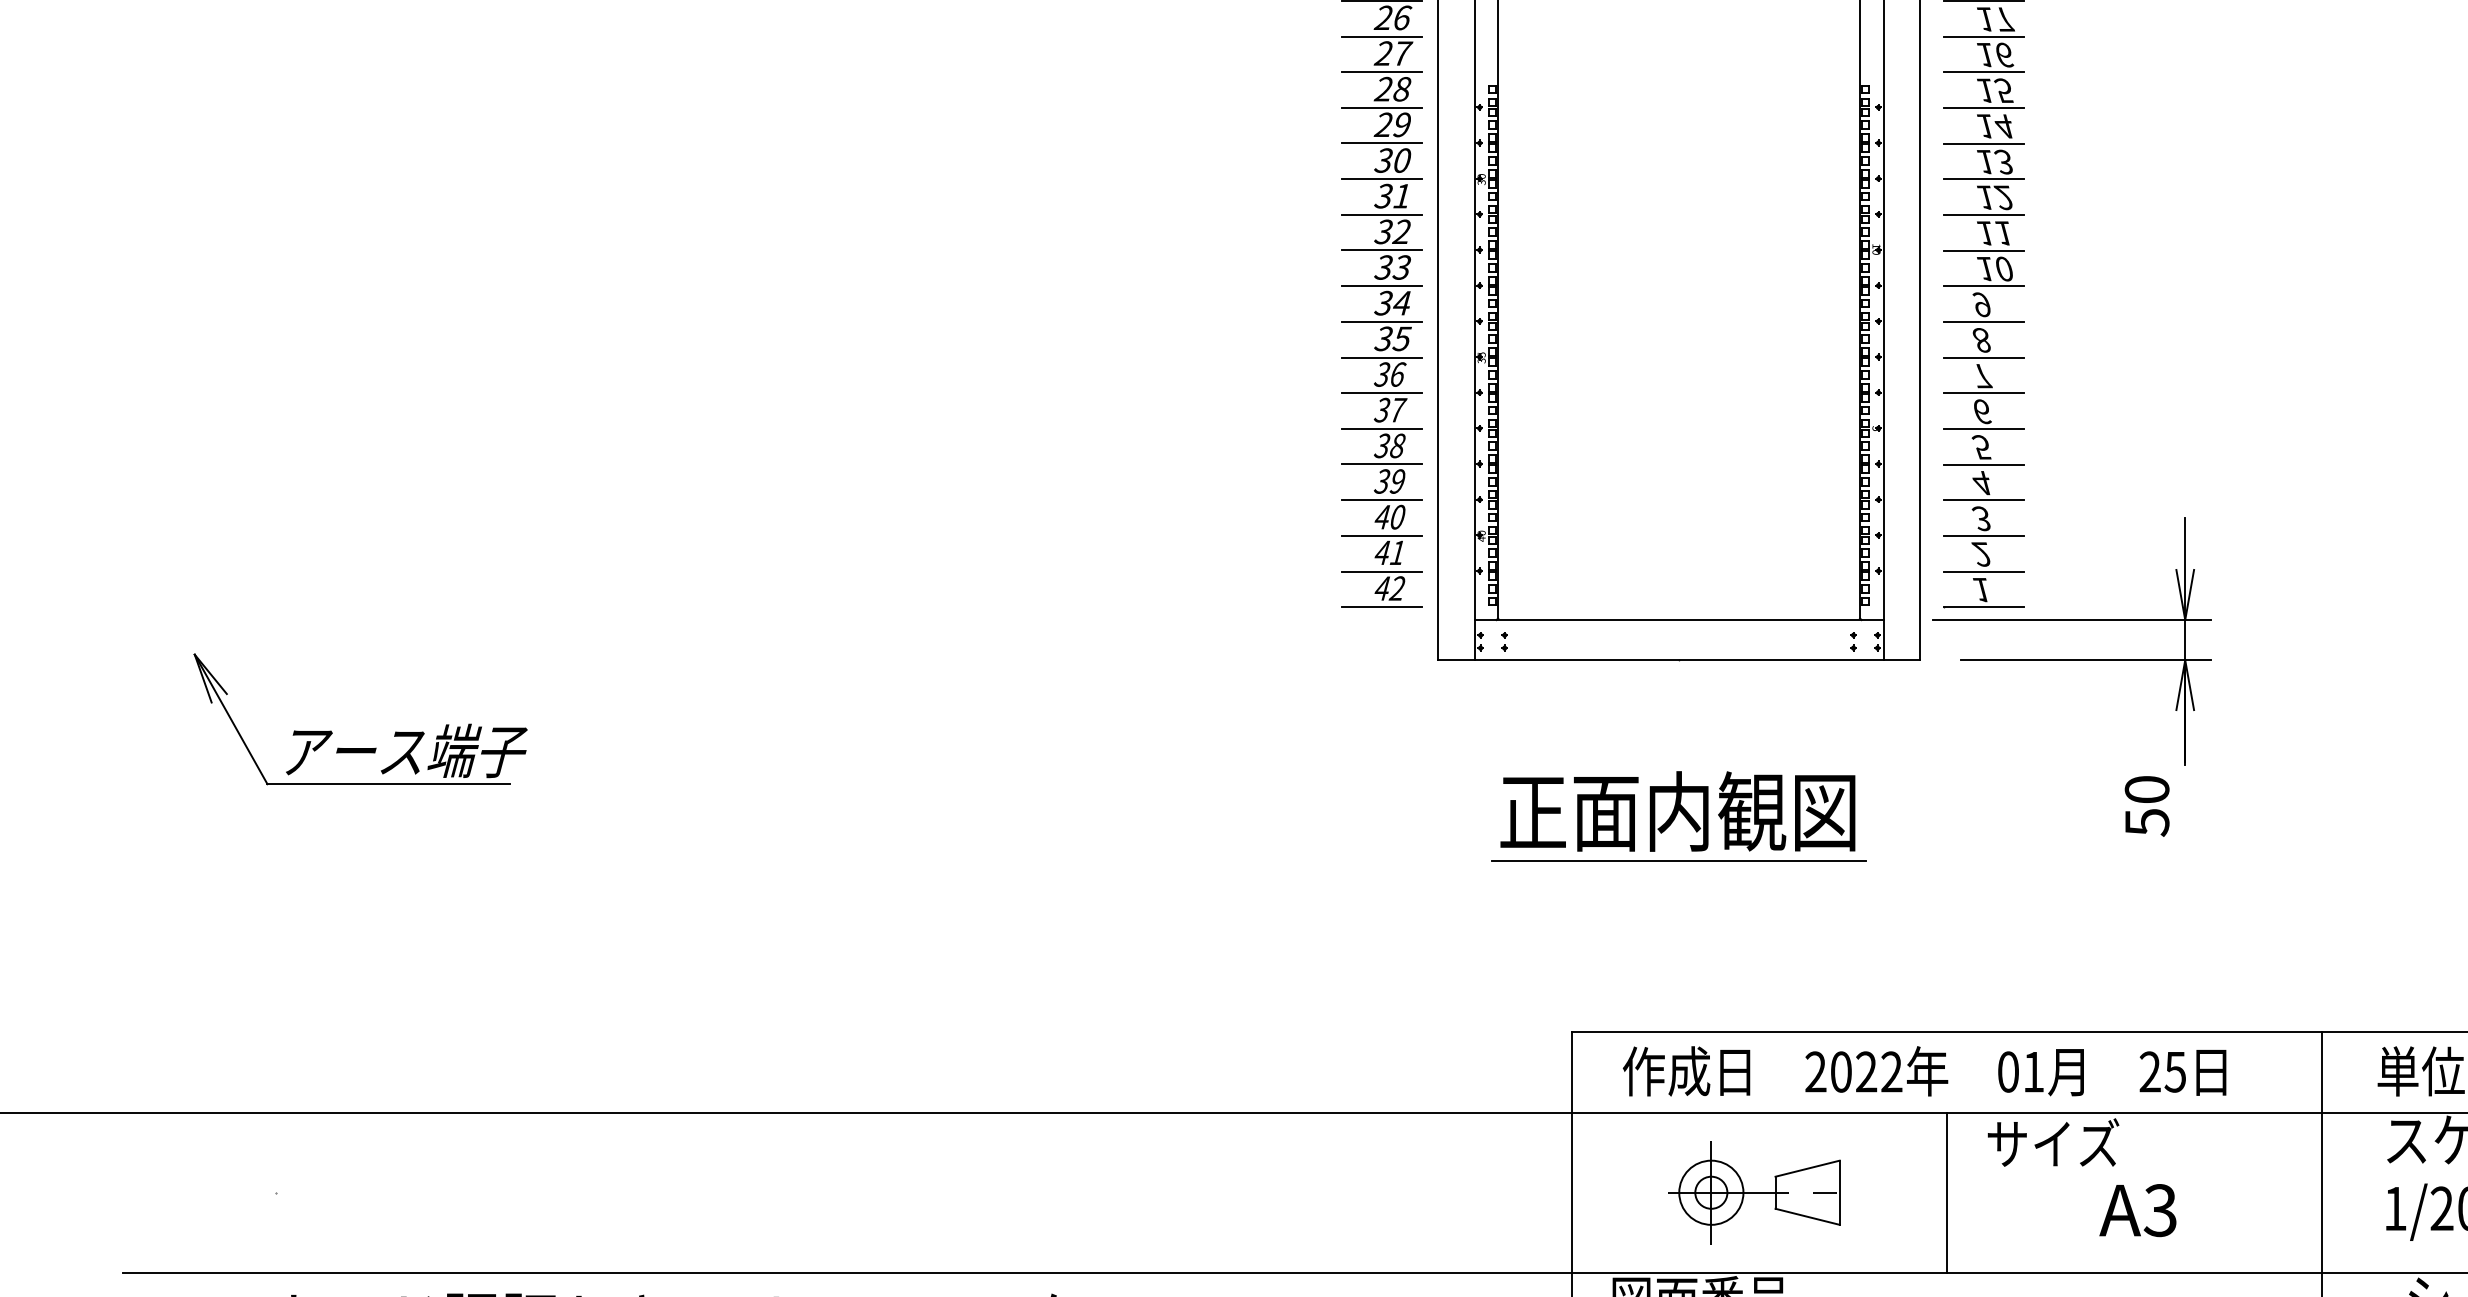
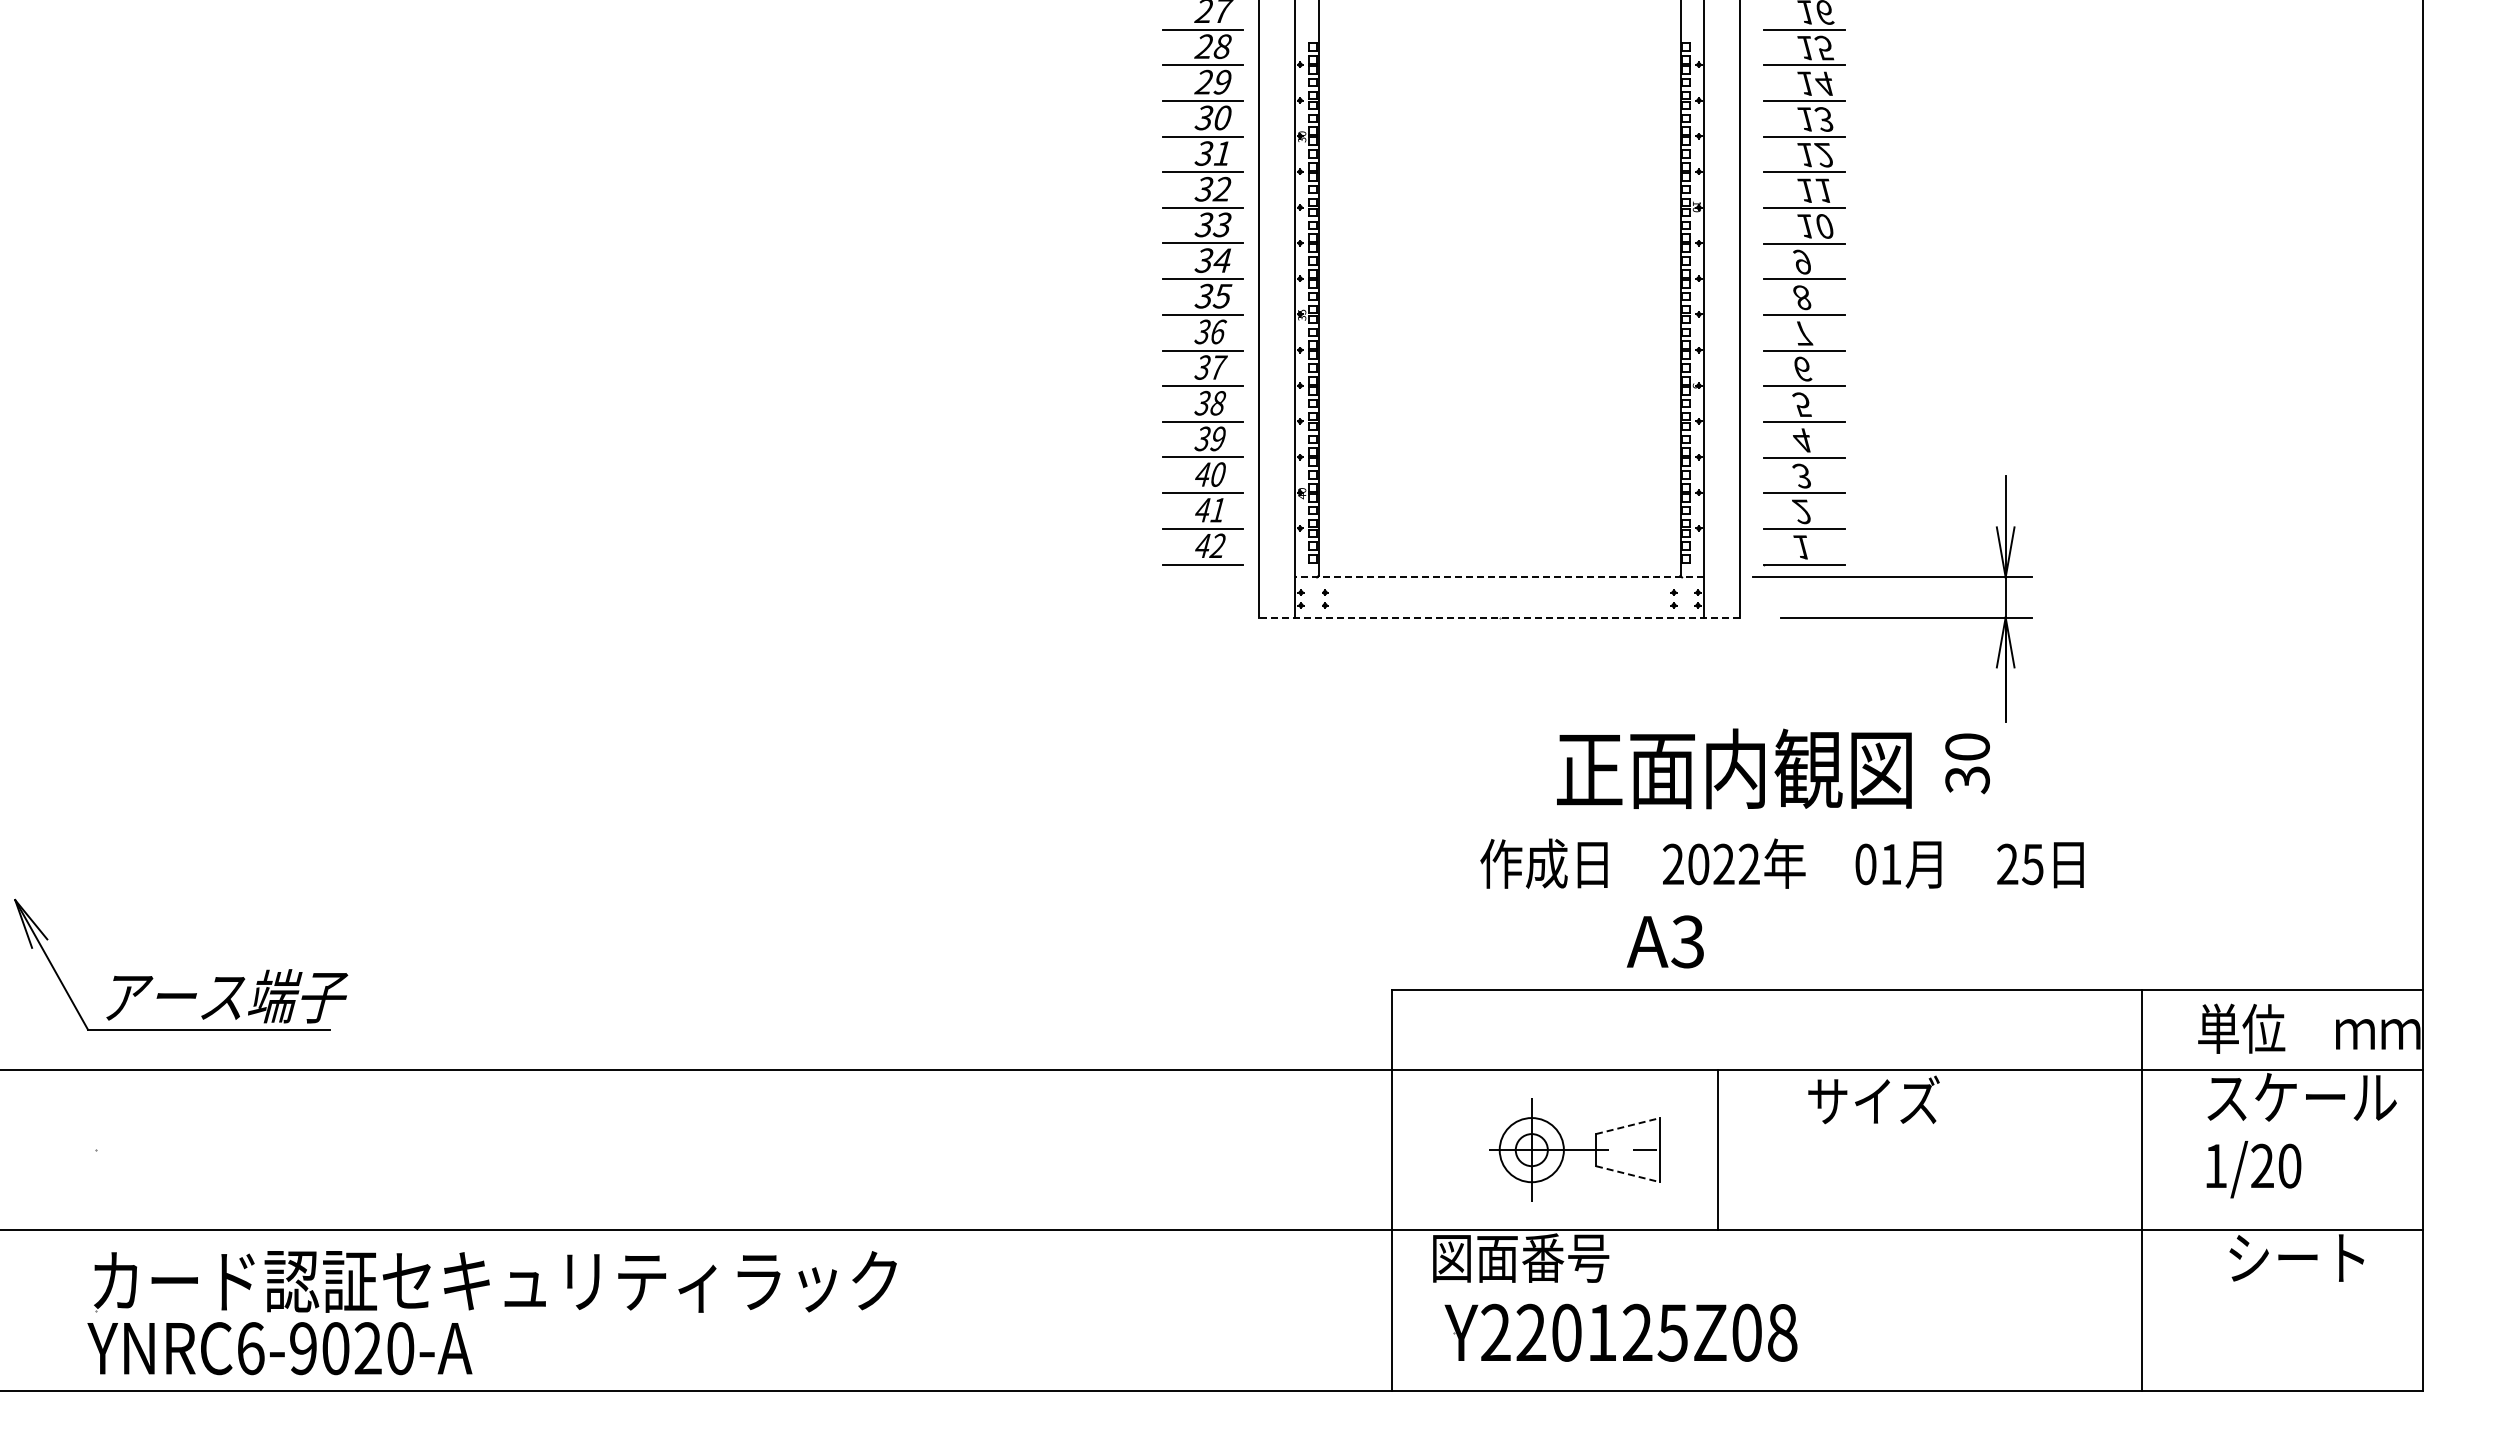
line: (1679, 620) -> (1499, 577), solid -> dashed
line: (1679, 660) -> (1499, 617), solid -> dashed
part: (361, 748) -> (181, 993), moved
text: (1678, 811) -> (1734, 768), moved
text: (2147, 823) -> (1967, 780), 50 -> 30
line: (1679, 861) -> (1499, 818), removed
text: (1924, 1071) -> (1781, 863), moved
line: (1808, 1168) -> (1628, 1125), solid -> dashed
line: (1947, 1192) -> (1718, 1149), moved
text: (2137, 1210) -> (1664, 941), moved
line: (1808, 1217) -> (1628, 1174), solid -> dashed

